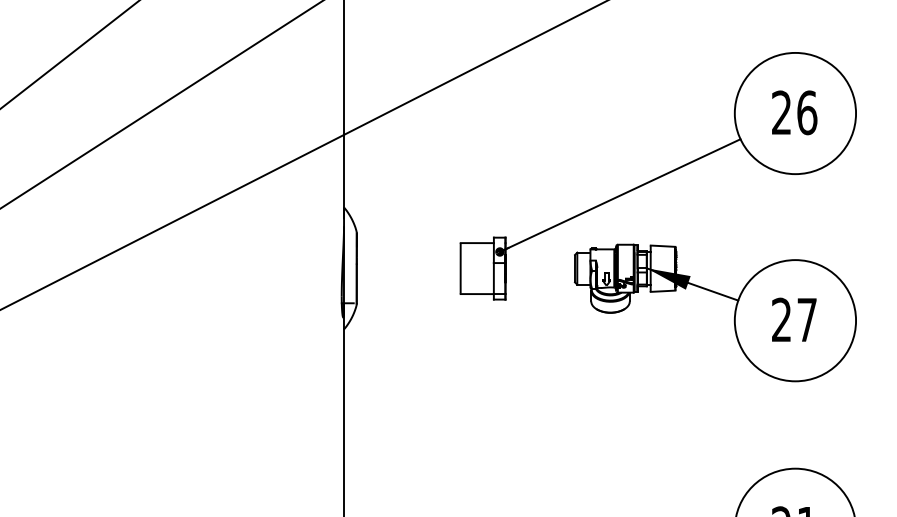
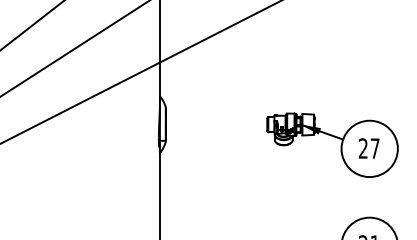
part: (657, 175) -> (305, 81), removed

